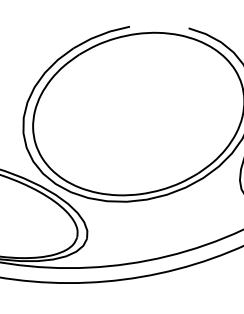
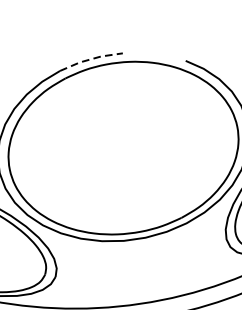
line: (101, 34) -> (91, 58), solid -> dashed

